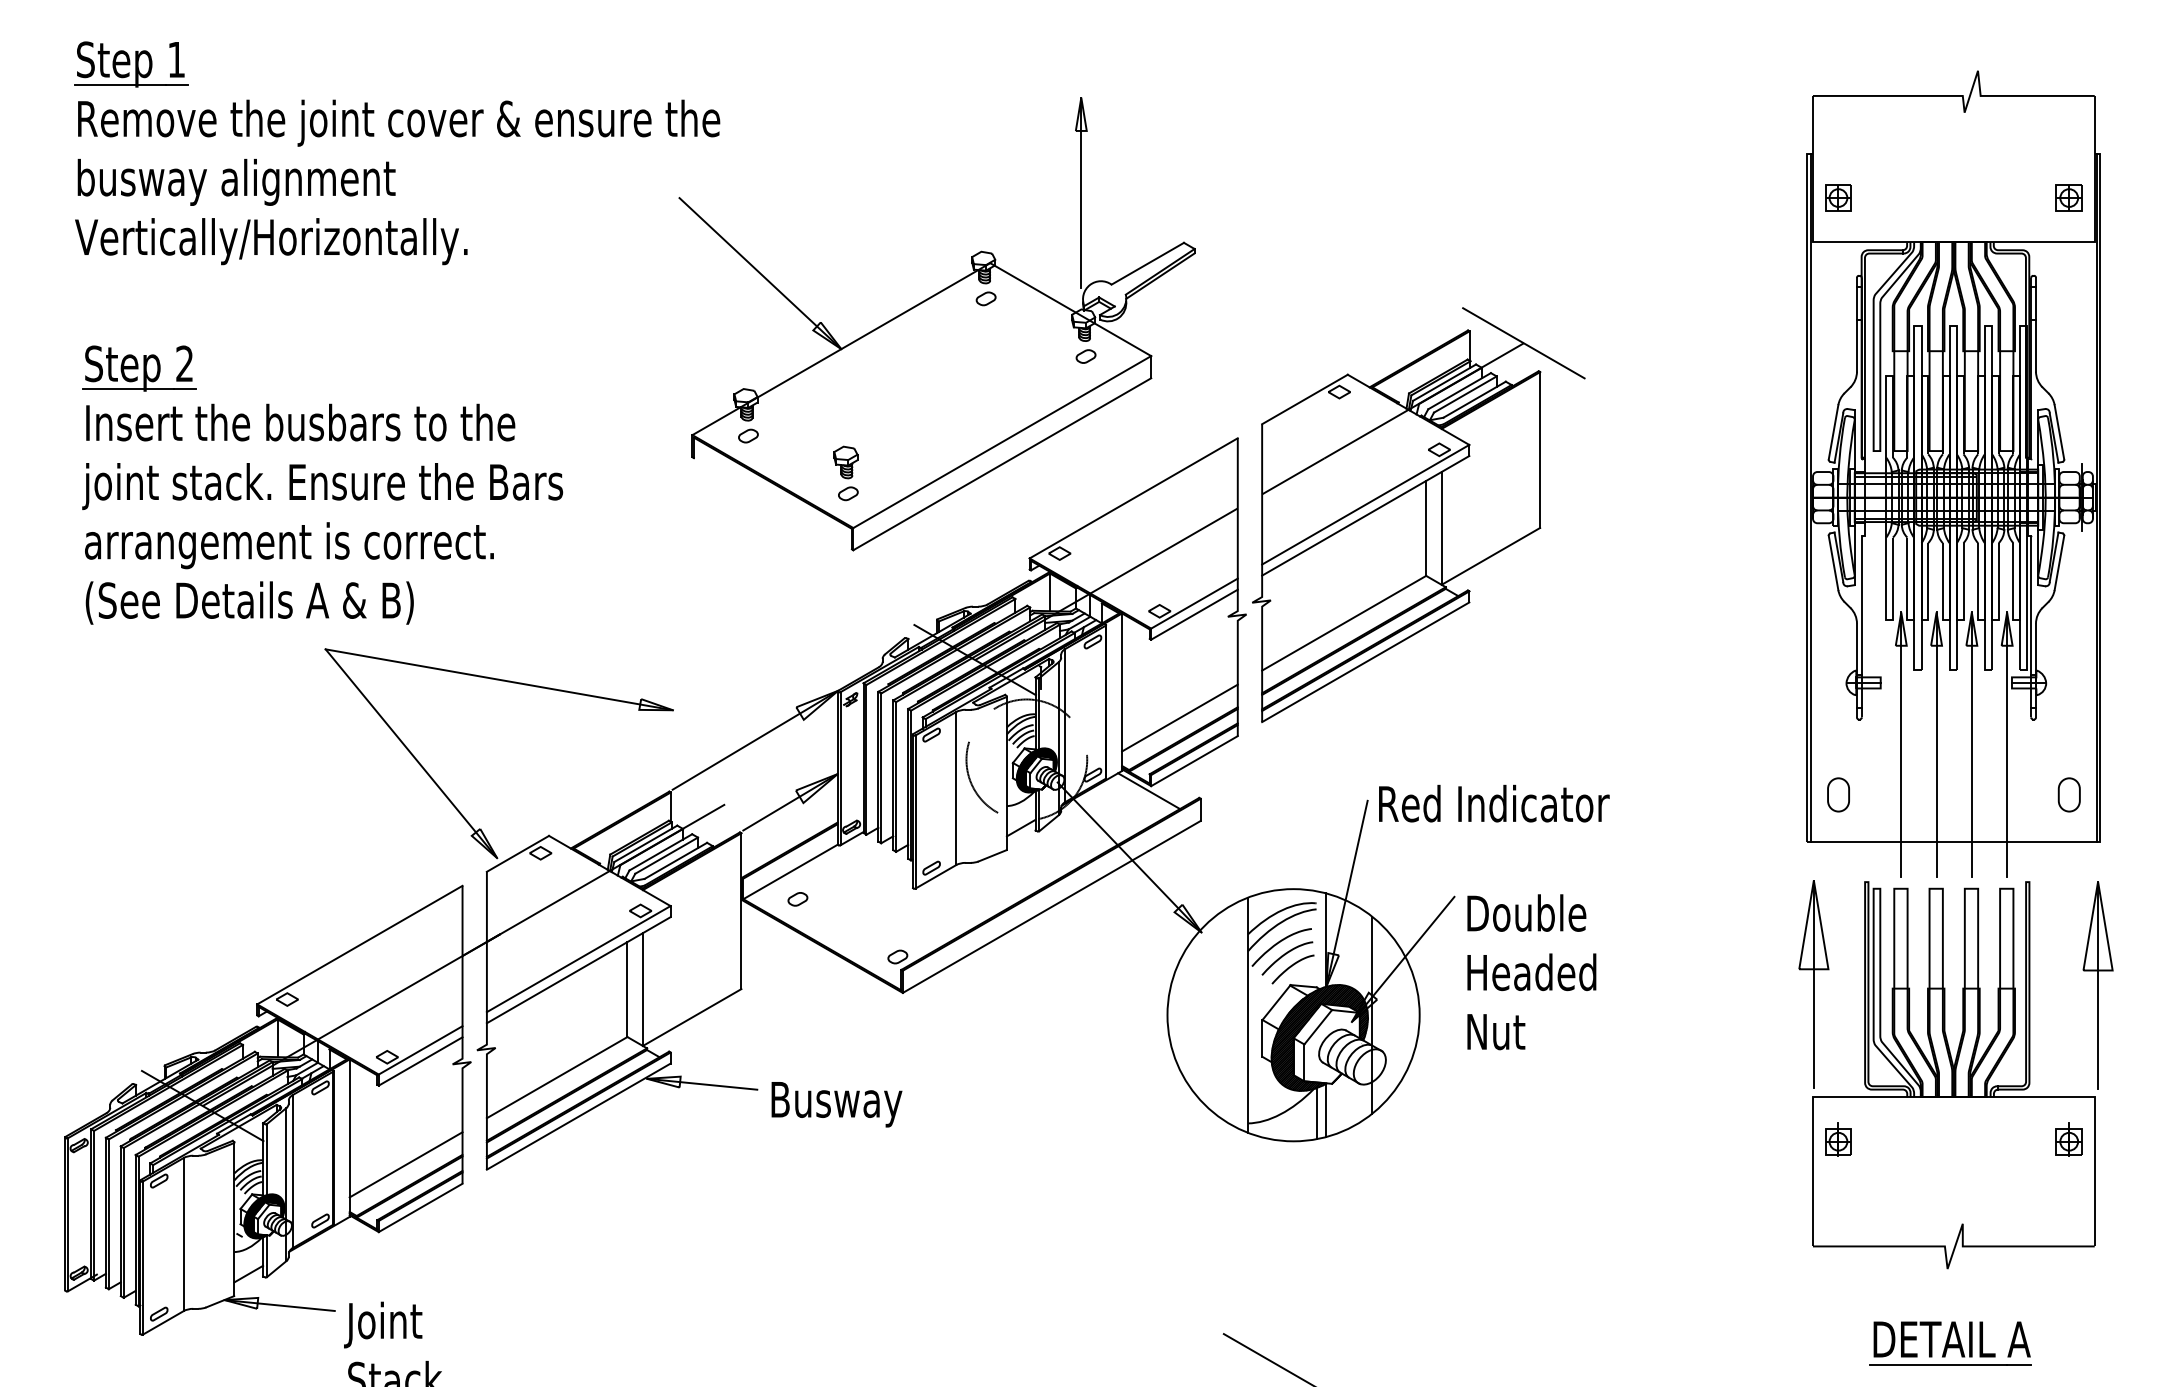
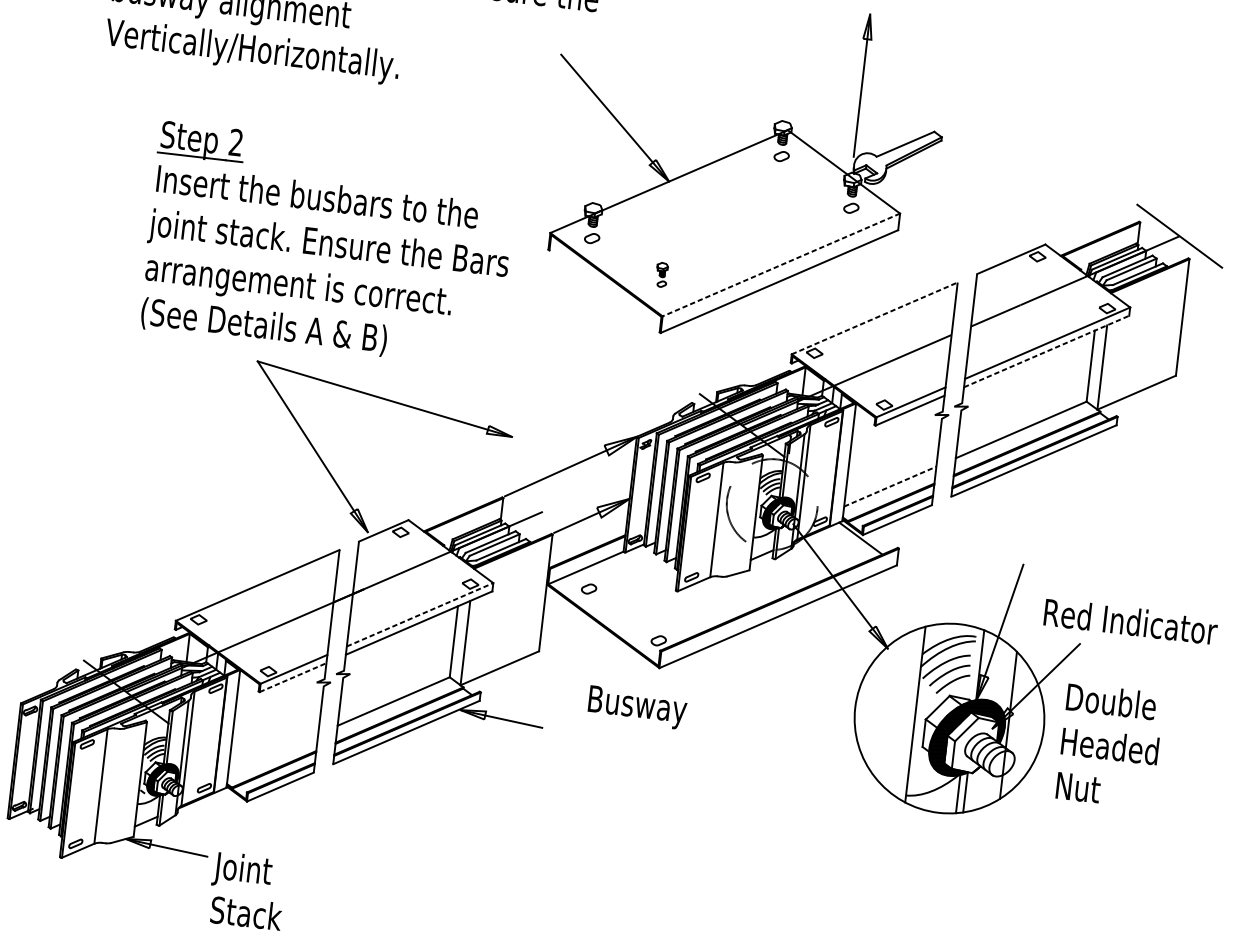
line: (1002, 442) -> (781, 265), solid -> dashed
part: (845, 473) -> (661, 274), size x0.6
part: (322, 484) -> (328, 244), moved
line: (1134, 498) -> (875, 318), solid -> dashed
line: (1365, 515) -> (1046, 351), solid -> dashed
line: (1179, 718) -> (889, 486), solid -> dashed
text: (1494, 803) -> (1131, 621), moved
line: (579, 958) -> (420, 614), solid -> dashed
text: (1531, 972) -> (1109, 746), moved
line: (421, 1061) -> (293, 677), solid -> dashed
text: (836, 1104) -> (637, 707), moved
line: (405, 1164) -> (272, 753), removed

